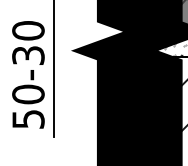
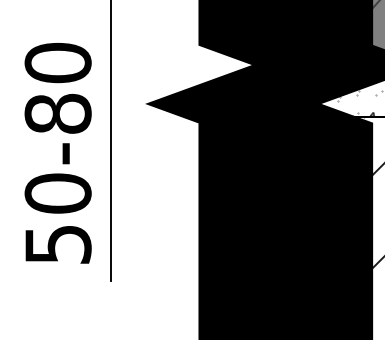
text: (28, 55) -> (58, 113), 50-30 -> 50-80

